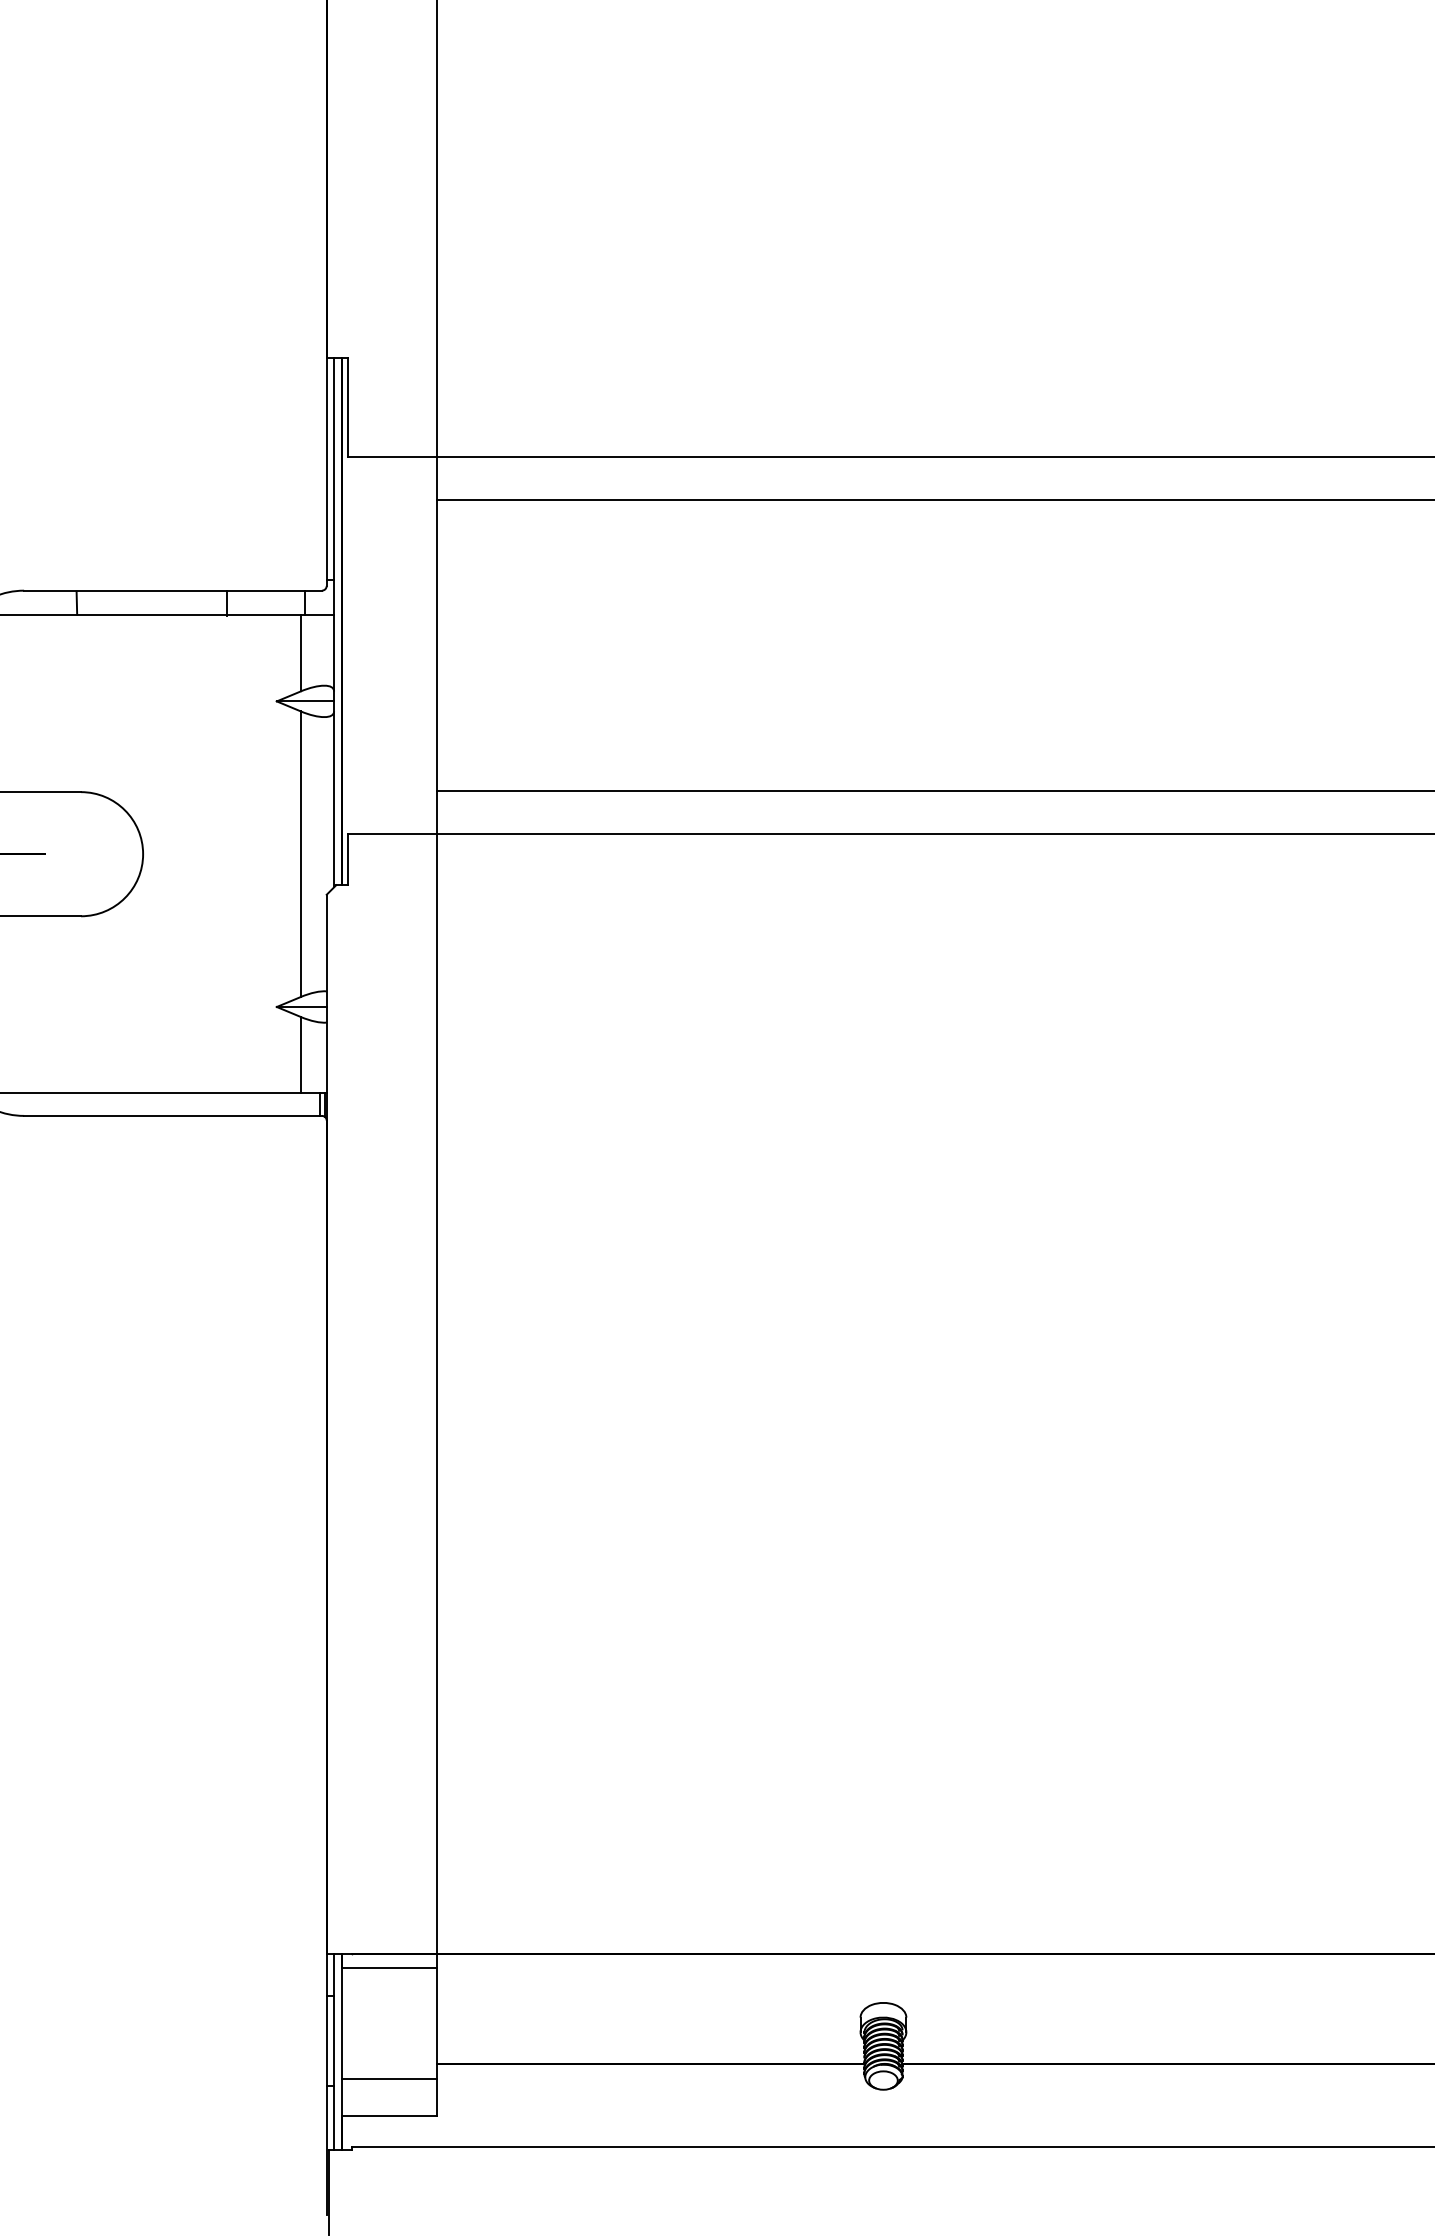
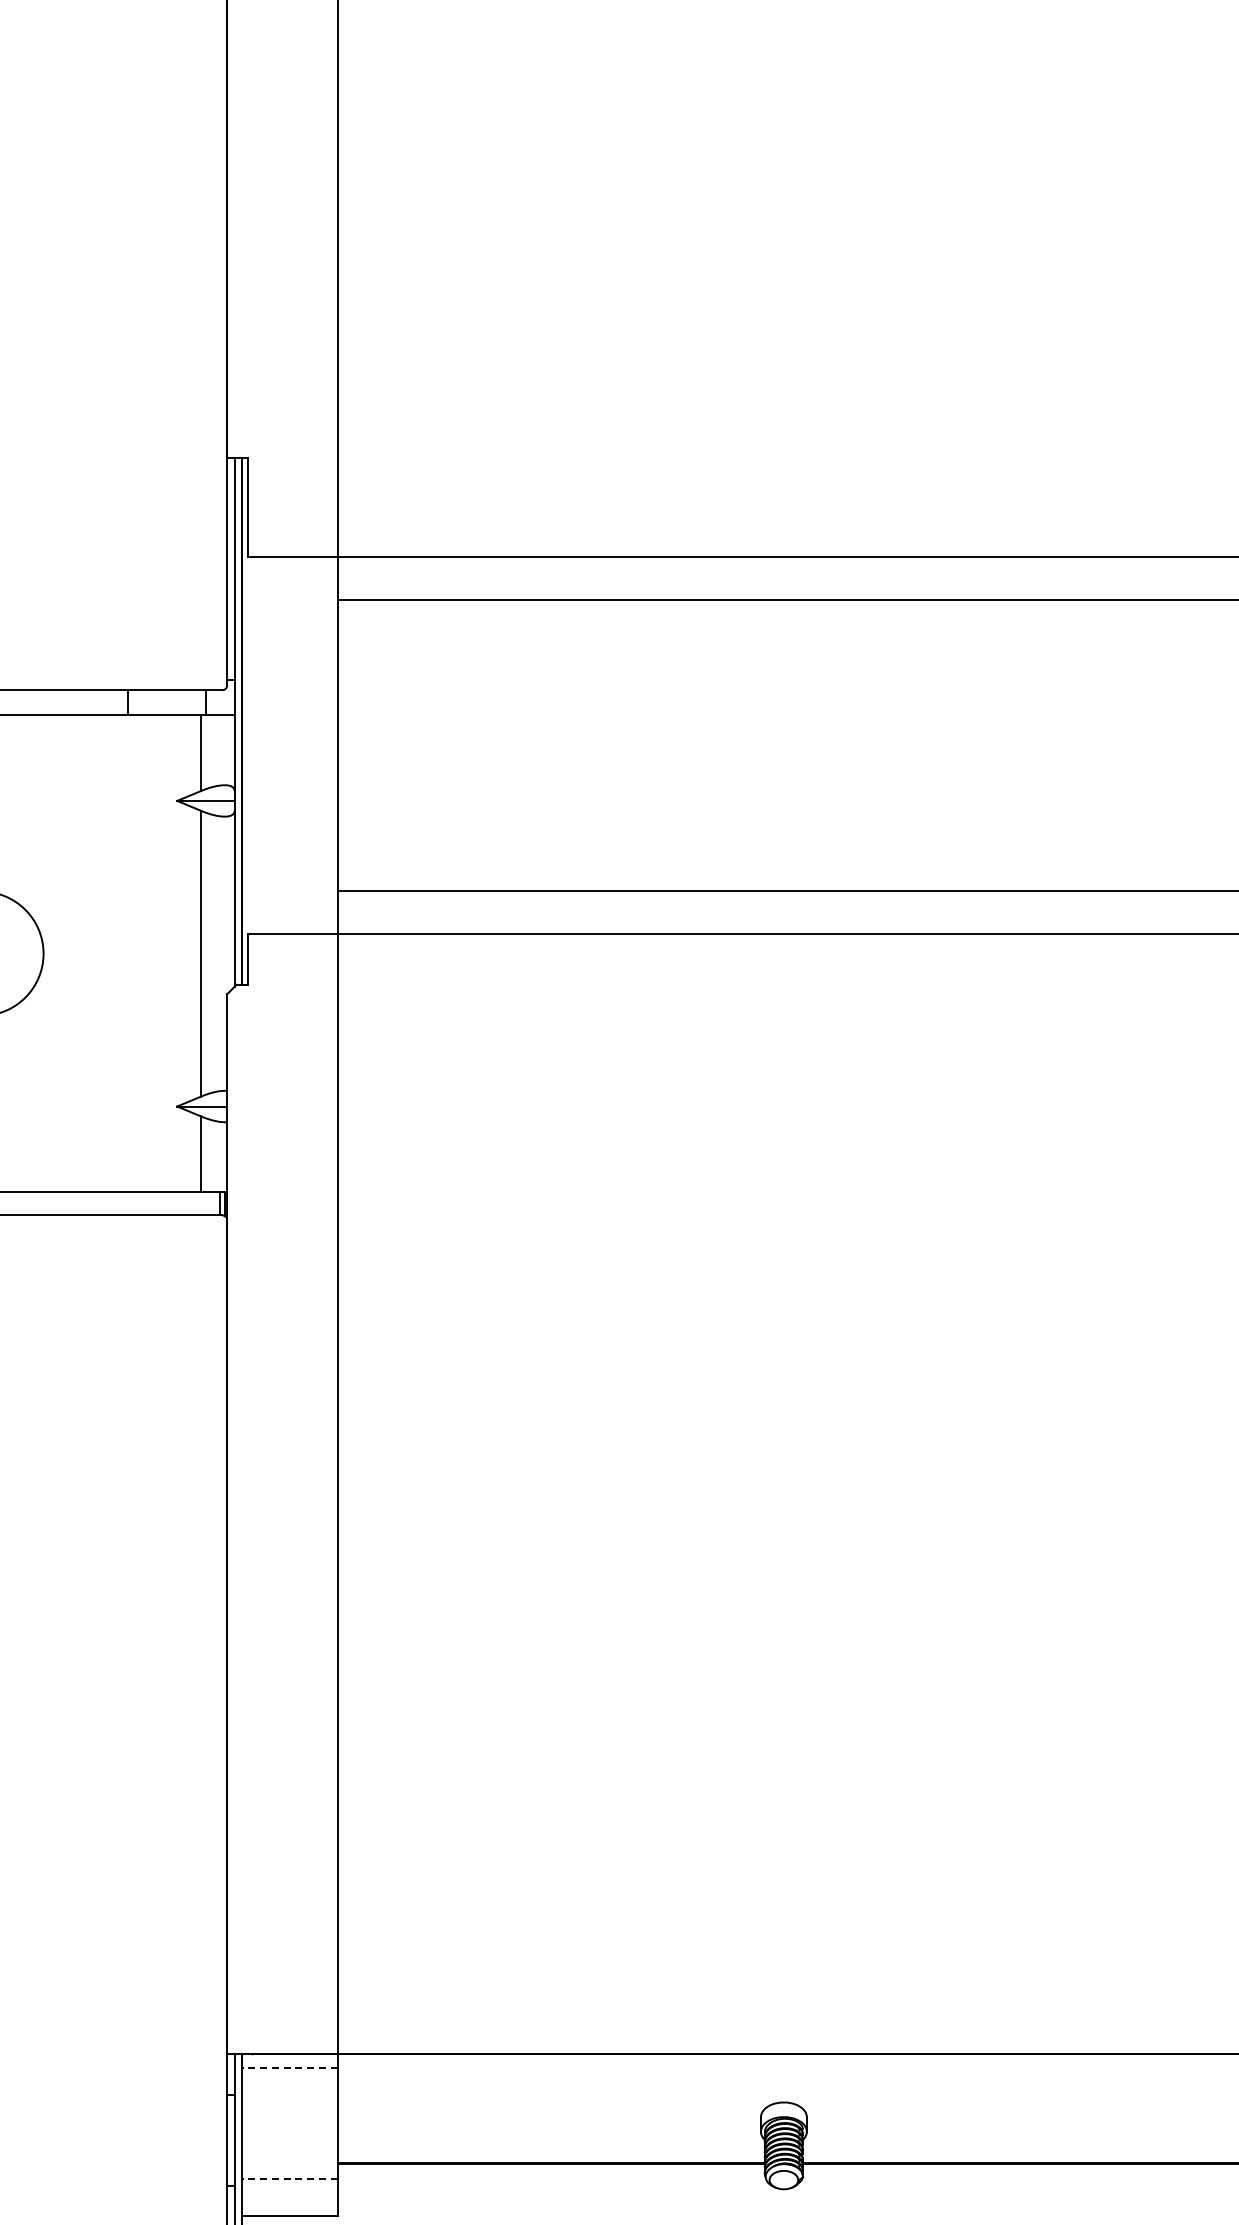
line: (389, 1968) -> (289, 2068), solid -> dashed
line: (389, 2079) -> (289, 2179), solid -> dashed

